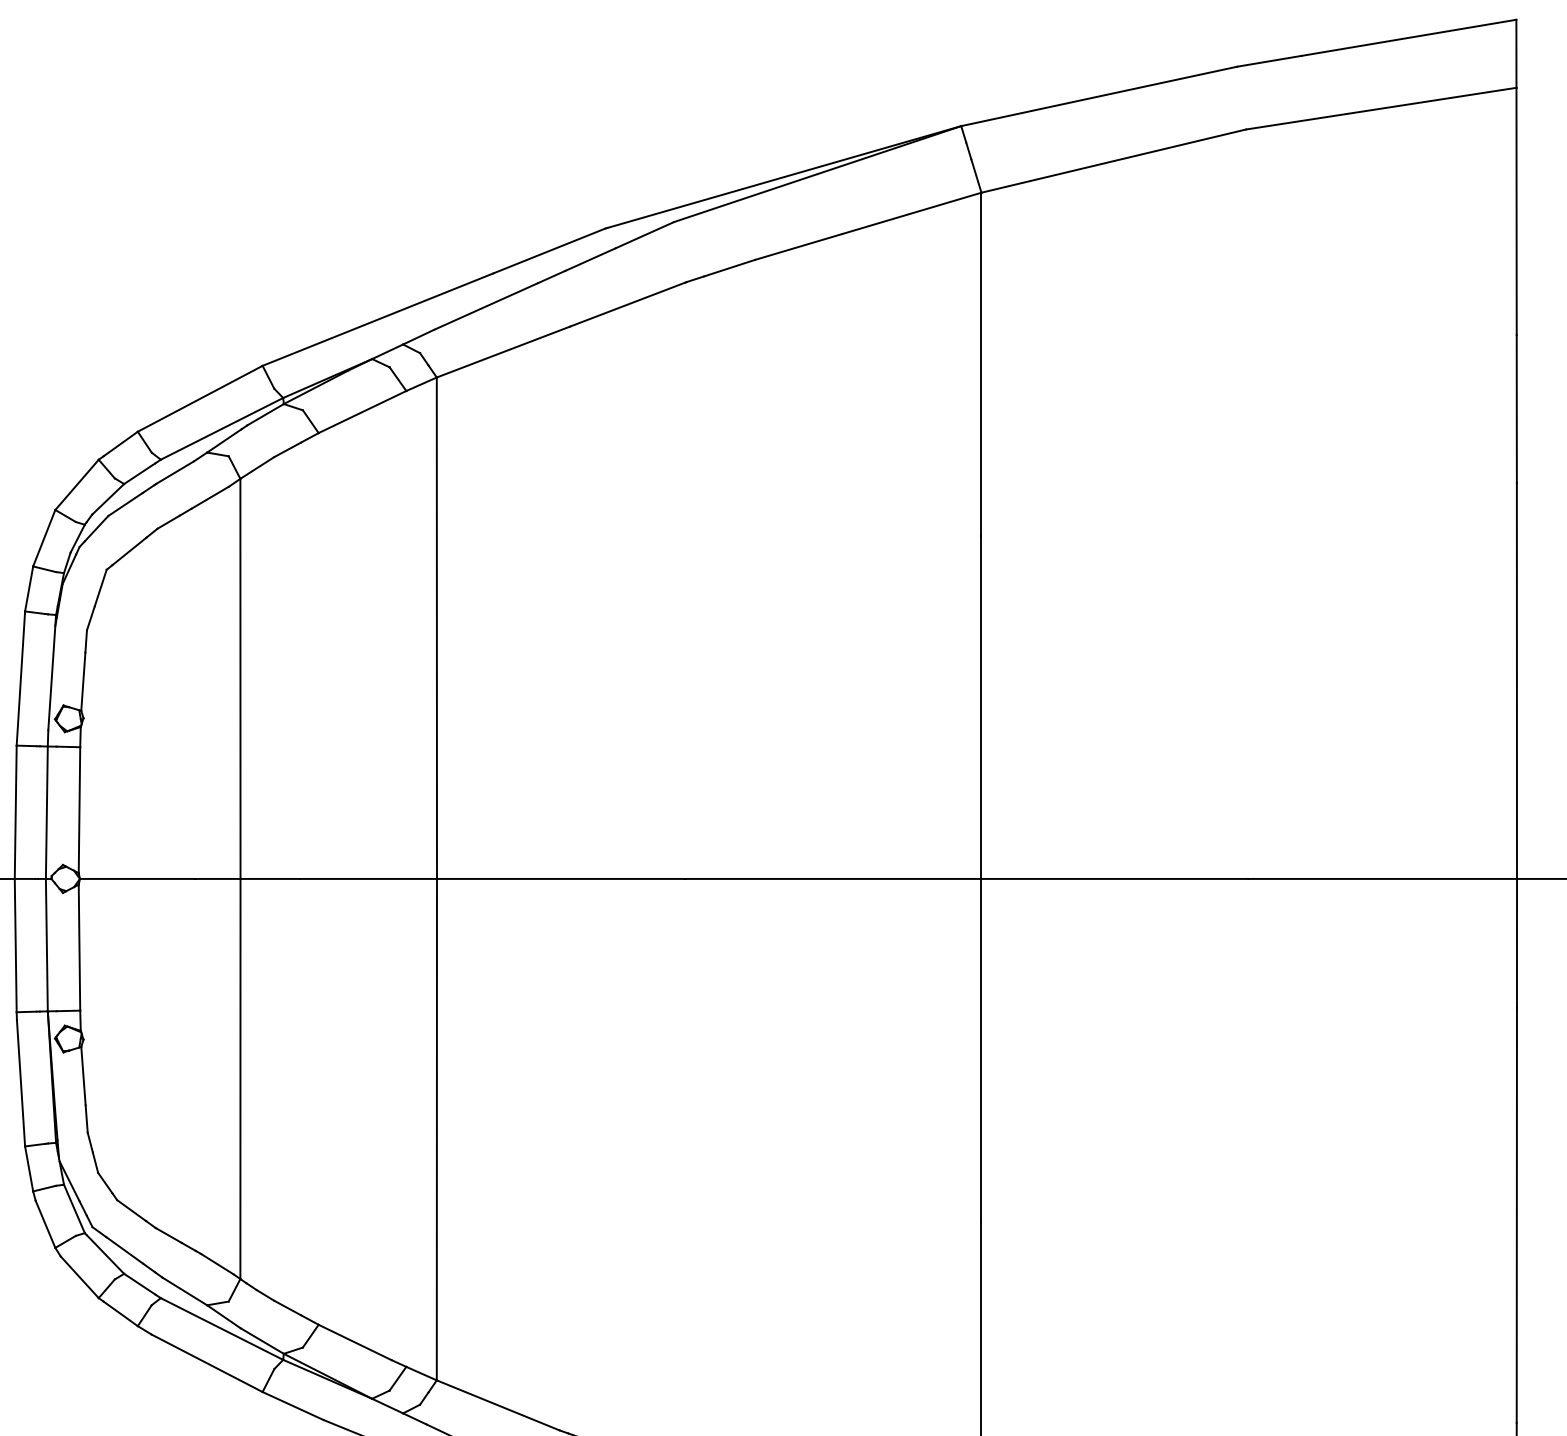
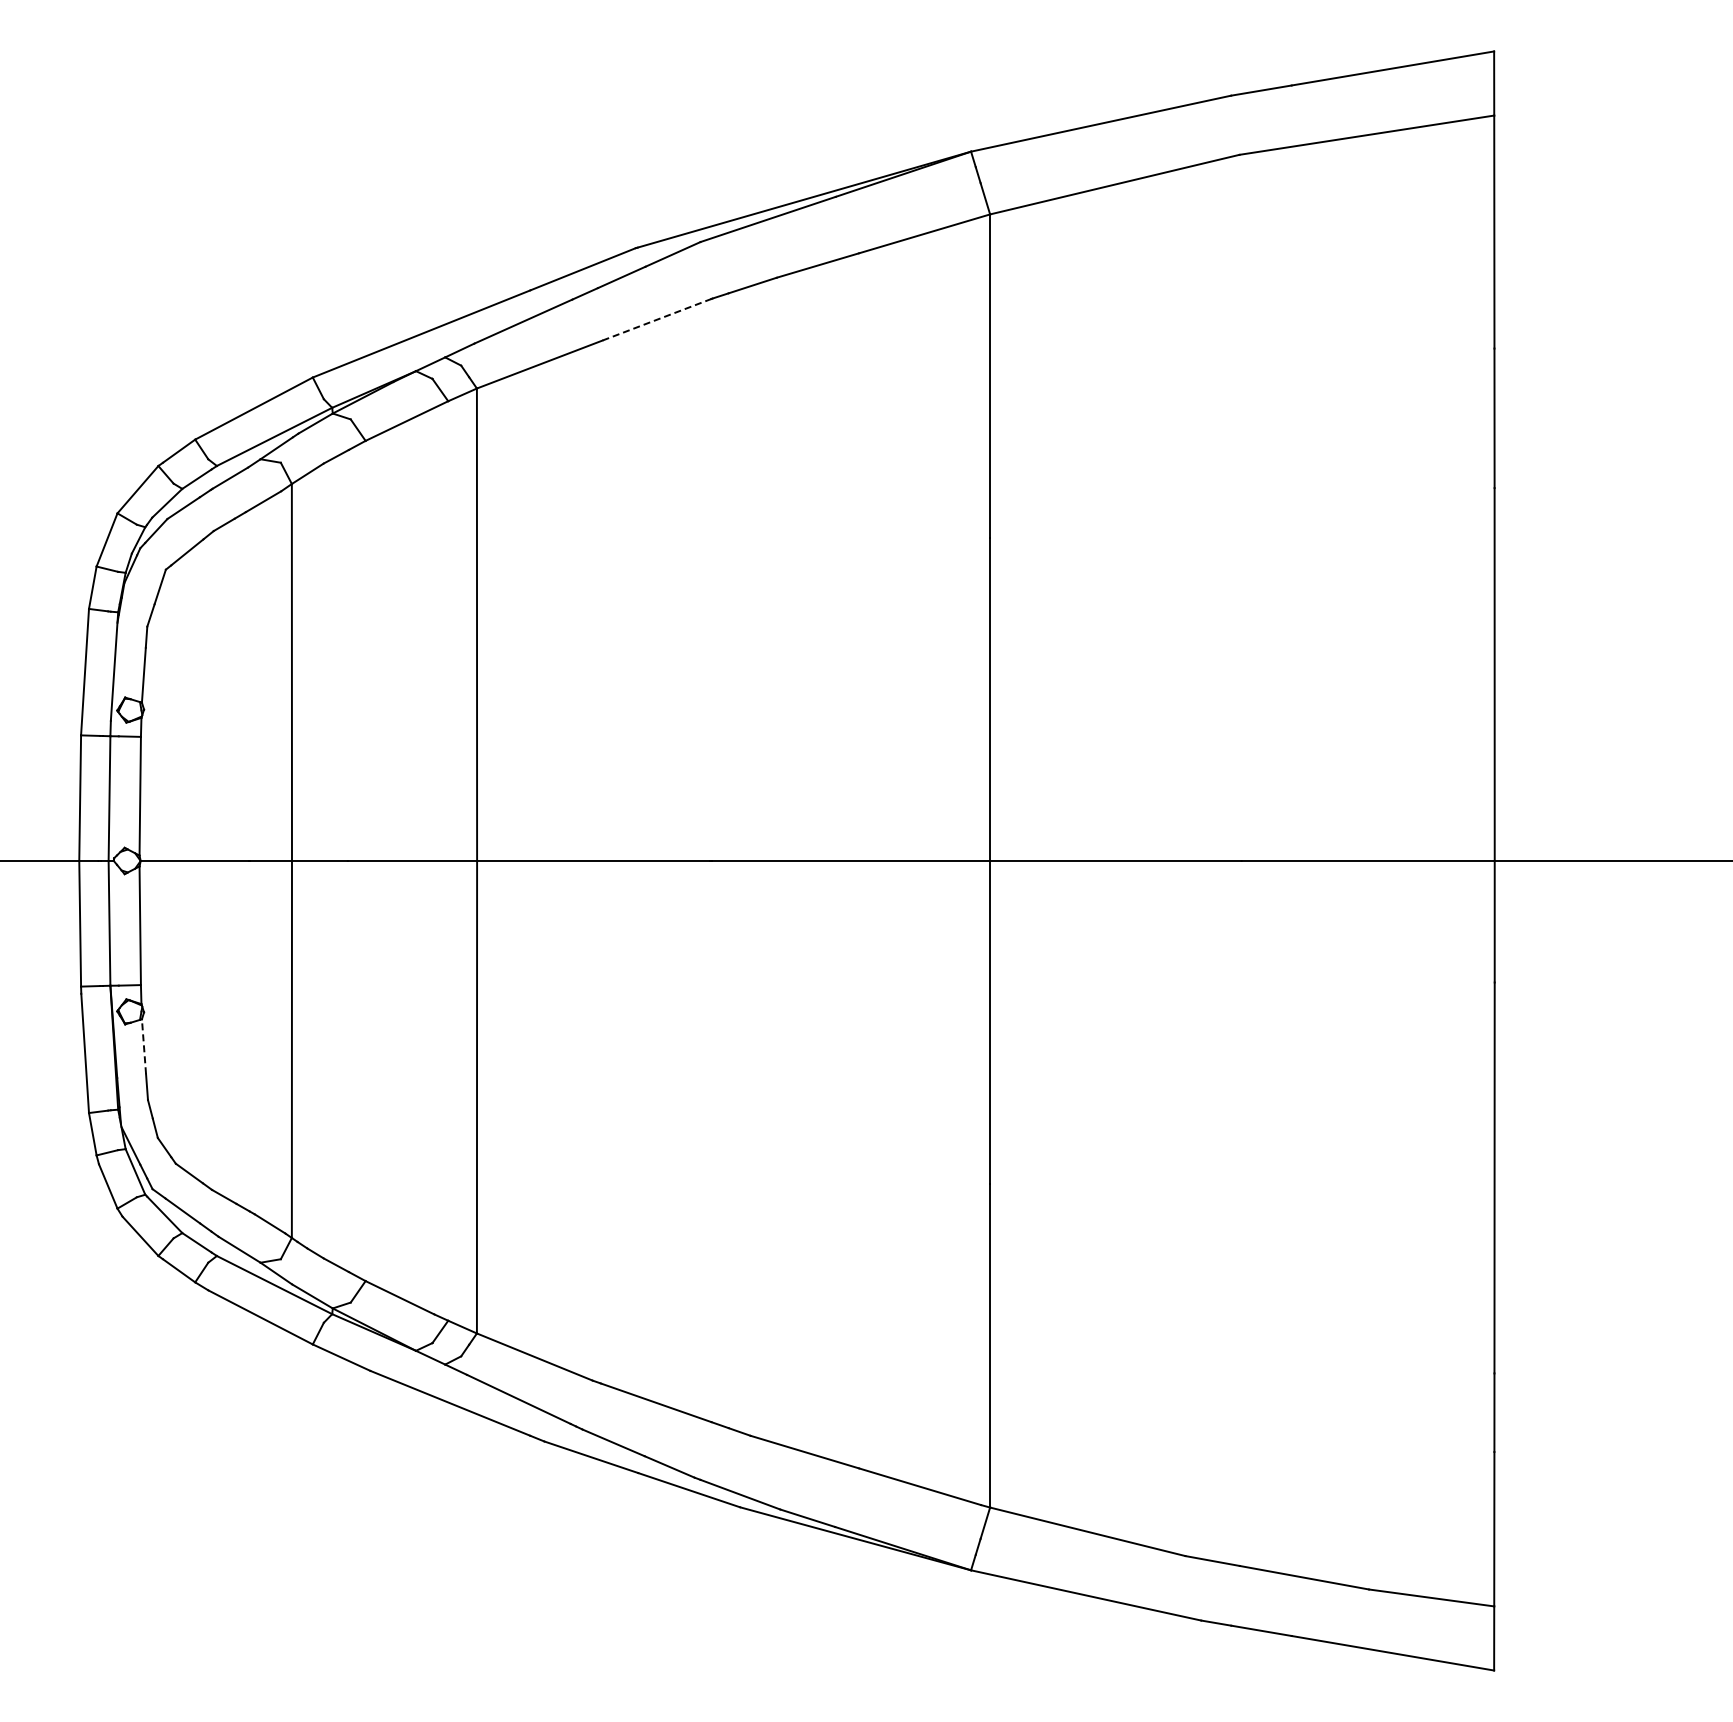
line: (628, 304) -> (657, 319), solid -> dashed
line: (83, 1075) -> (144, 1046), solid -> dashed

